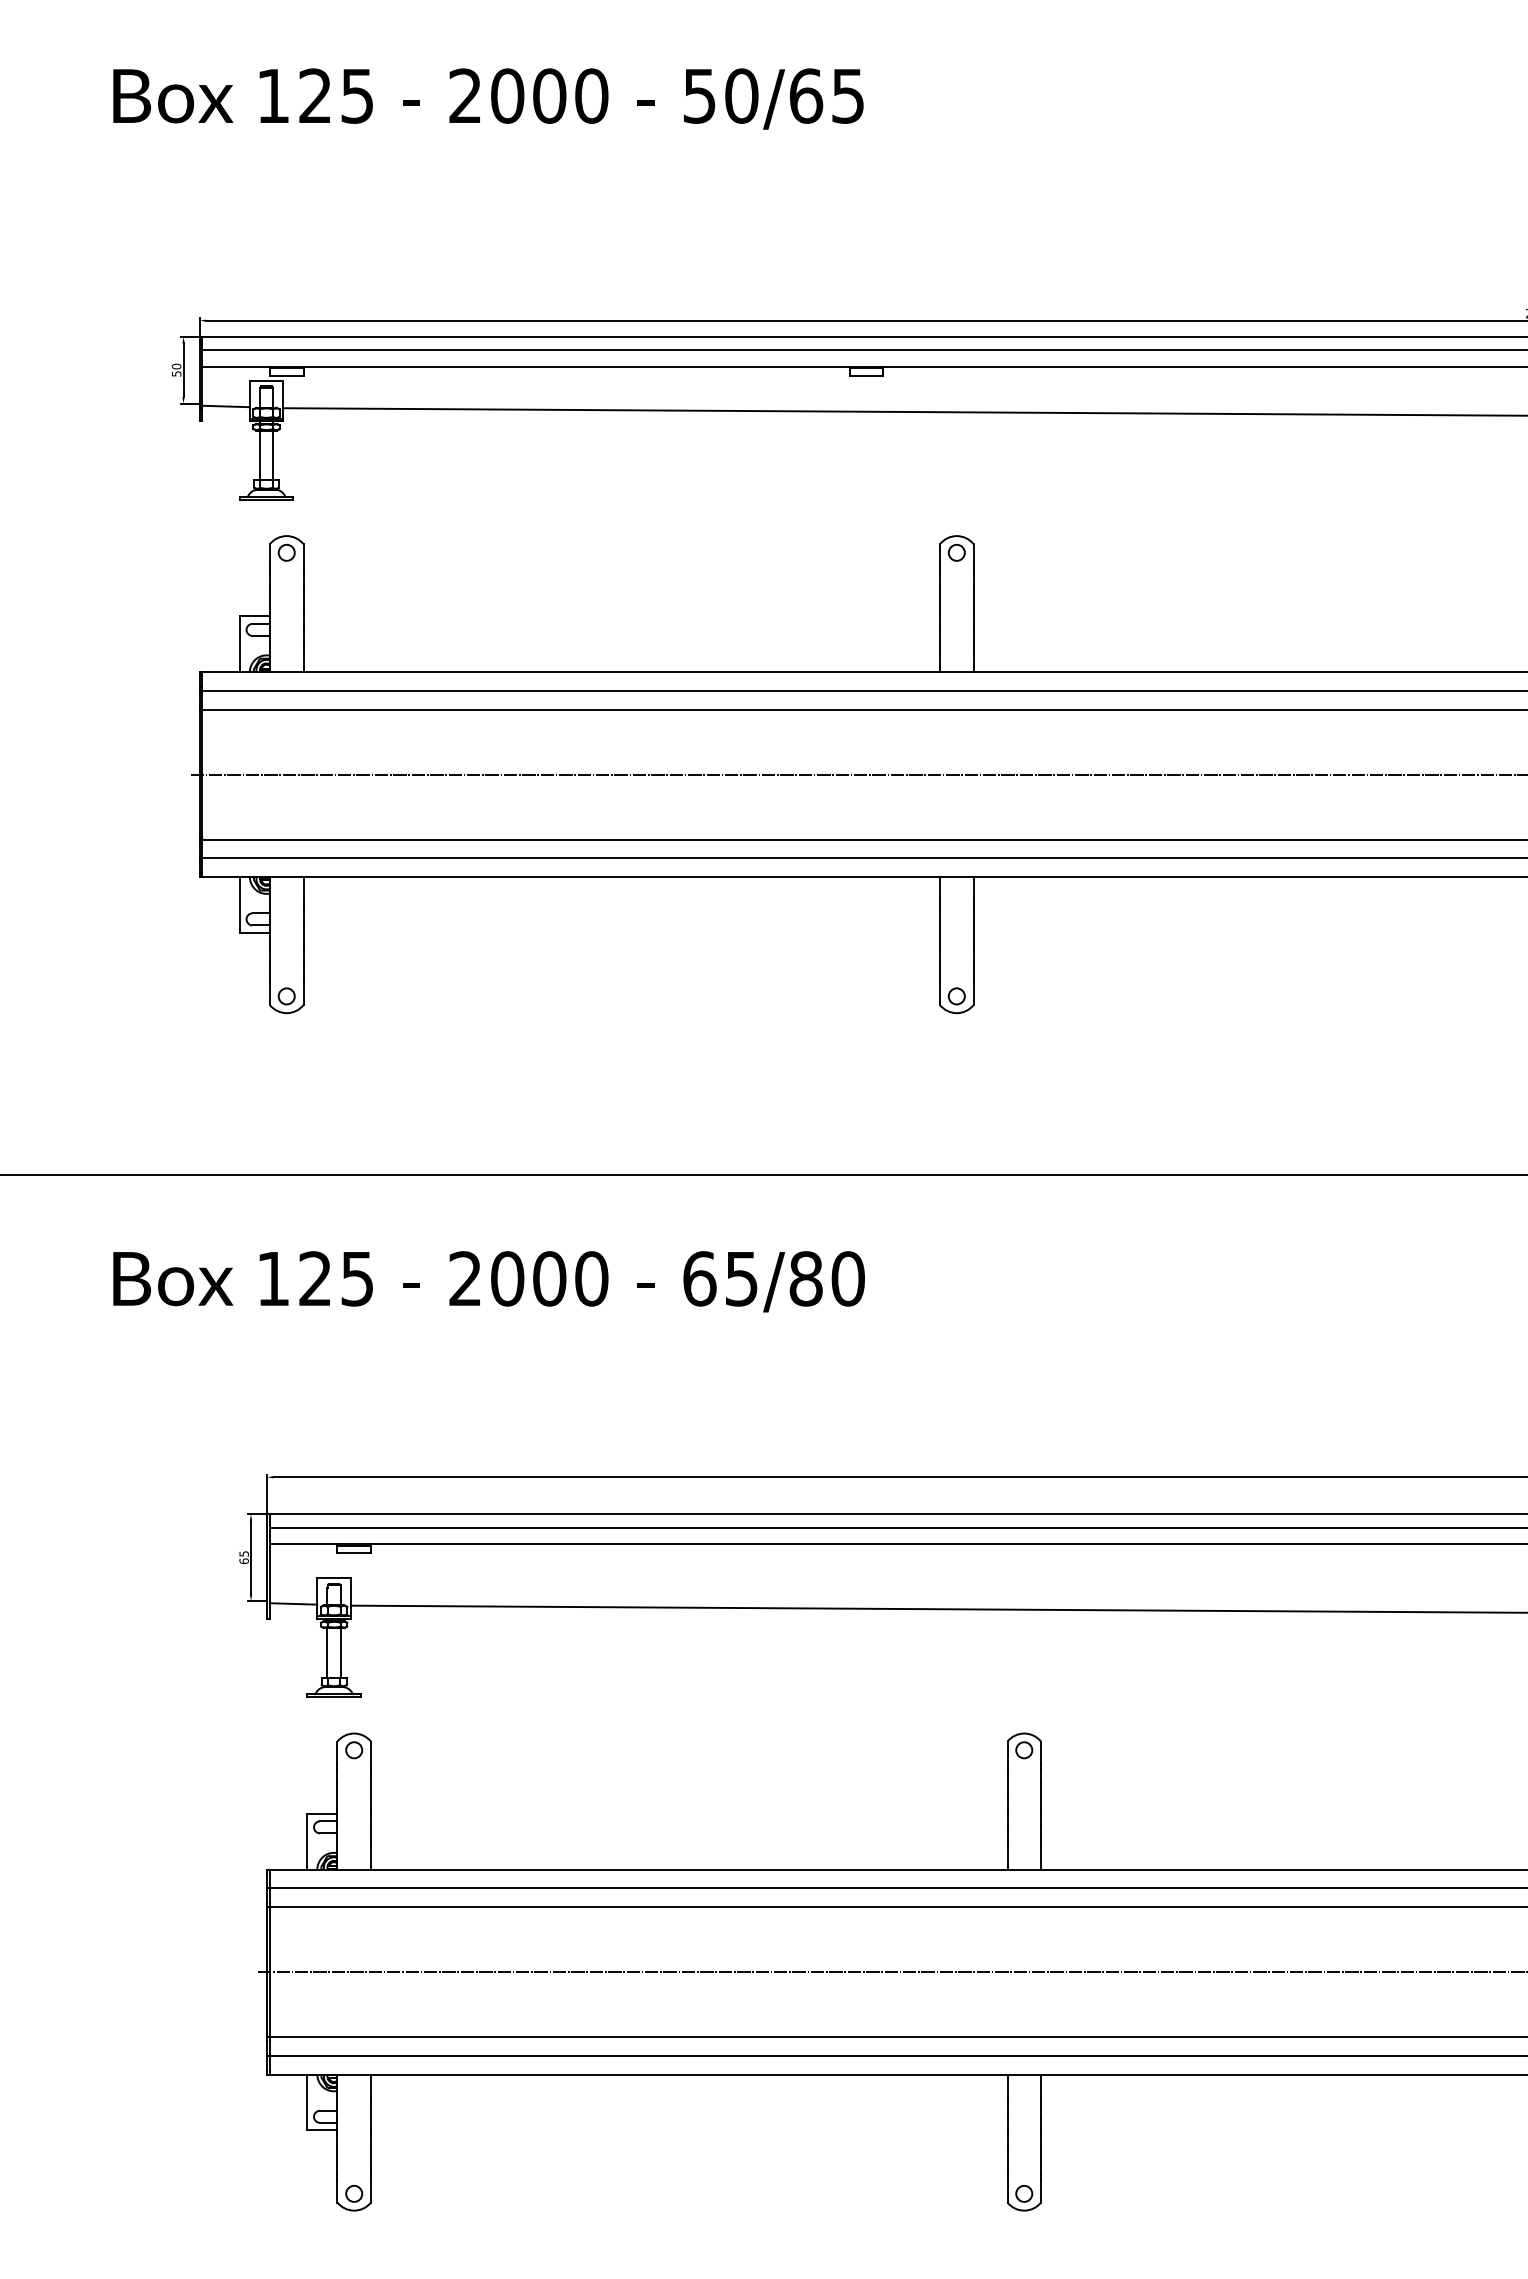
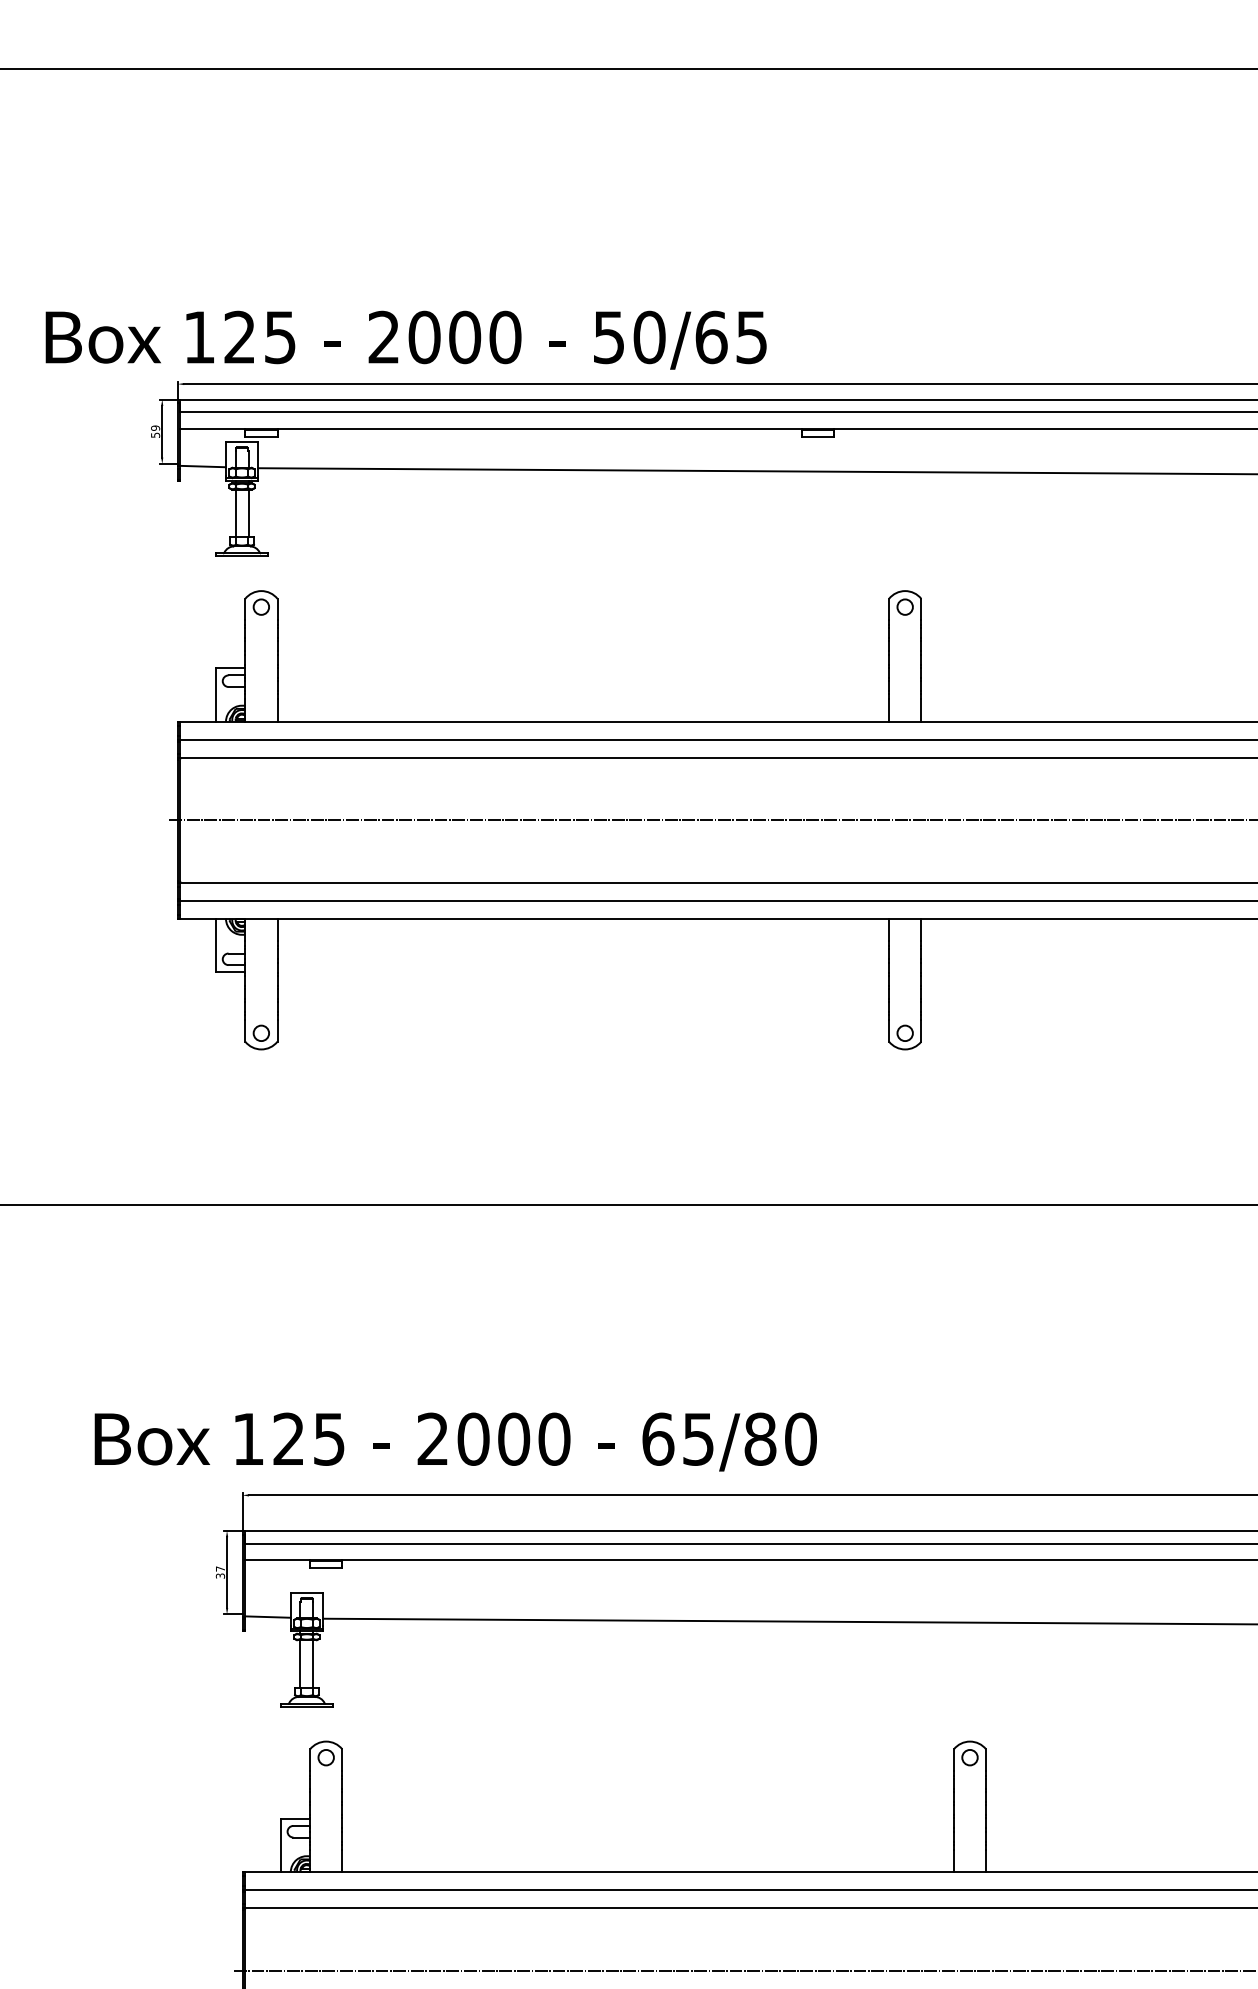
text: (488, 98) -> (406, 339), moved
text: (176, 366) -> (155, 428), 50 -> 59
text: (488, 1281) -> (455, 1441), moved
text: (243, 1557) -> (219, 1572), 65 -> 37

